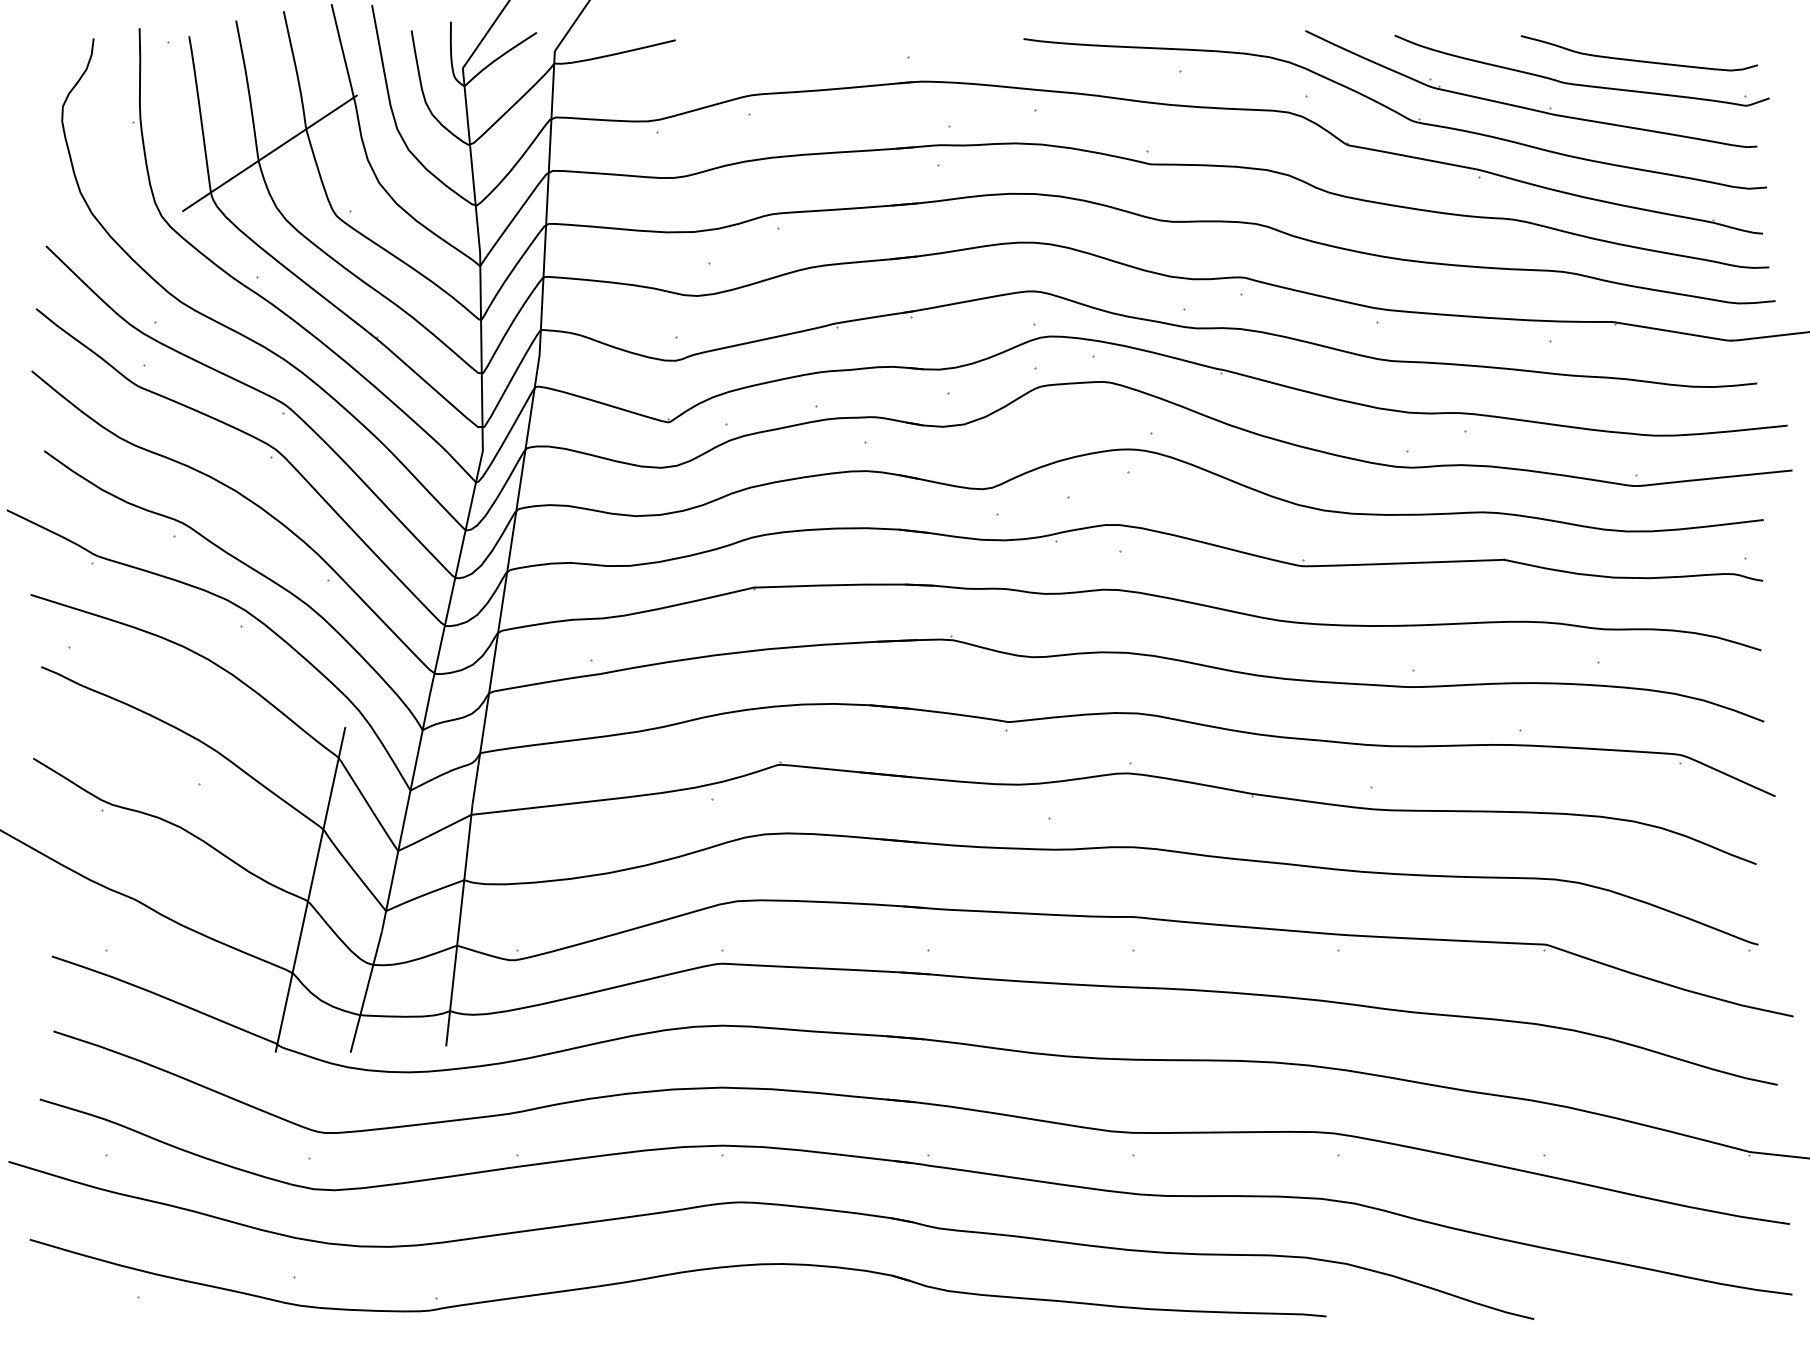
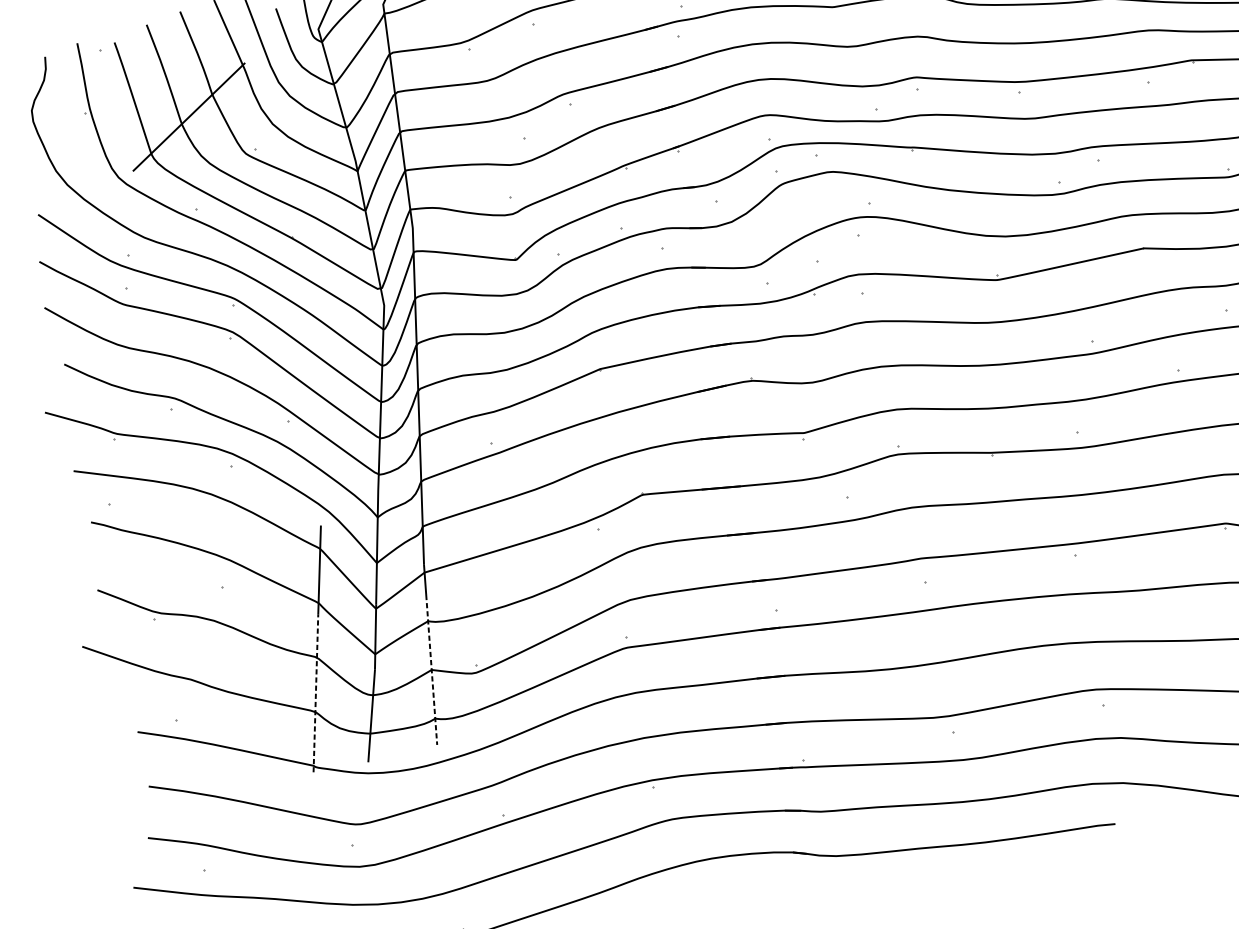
line: (457, 946) -> (432, 670), solid -> dashed
line: (297, 948) -> (315, 693), solid -> dashed

